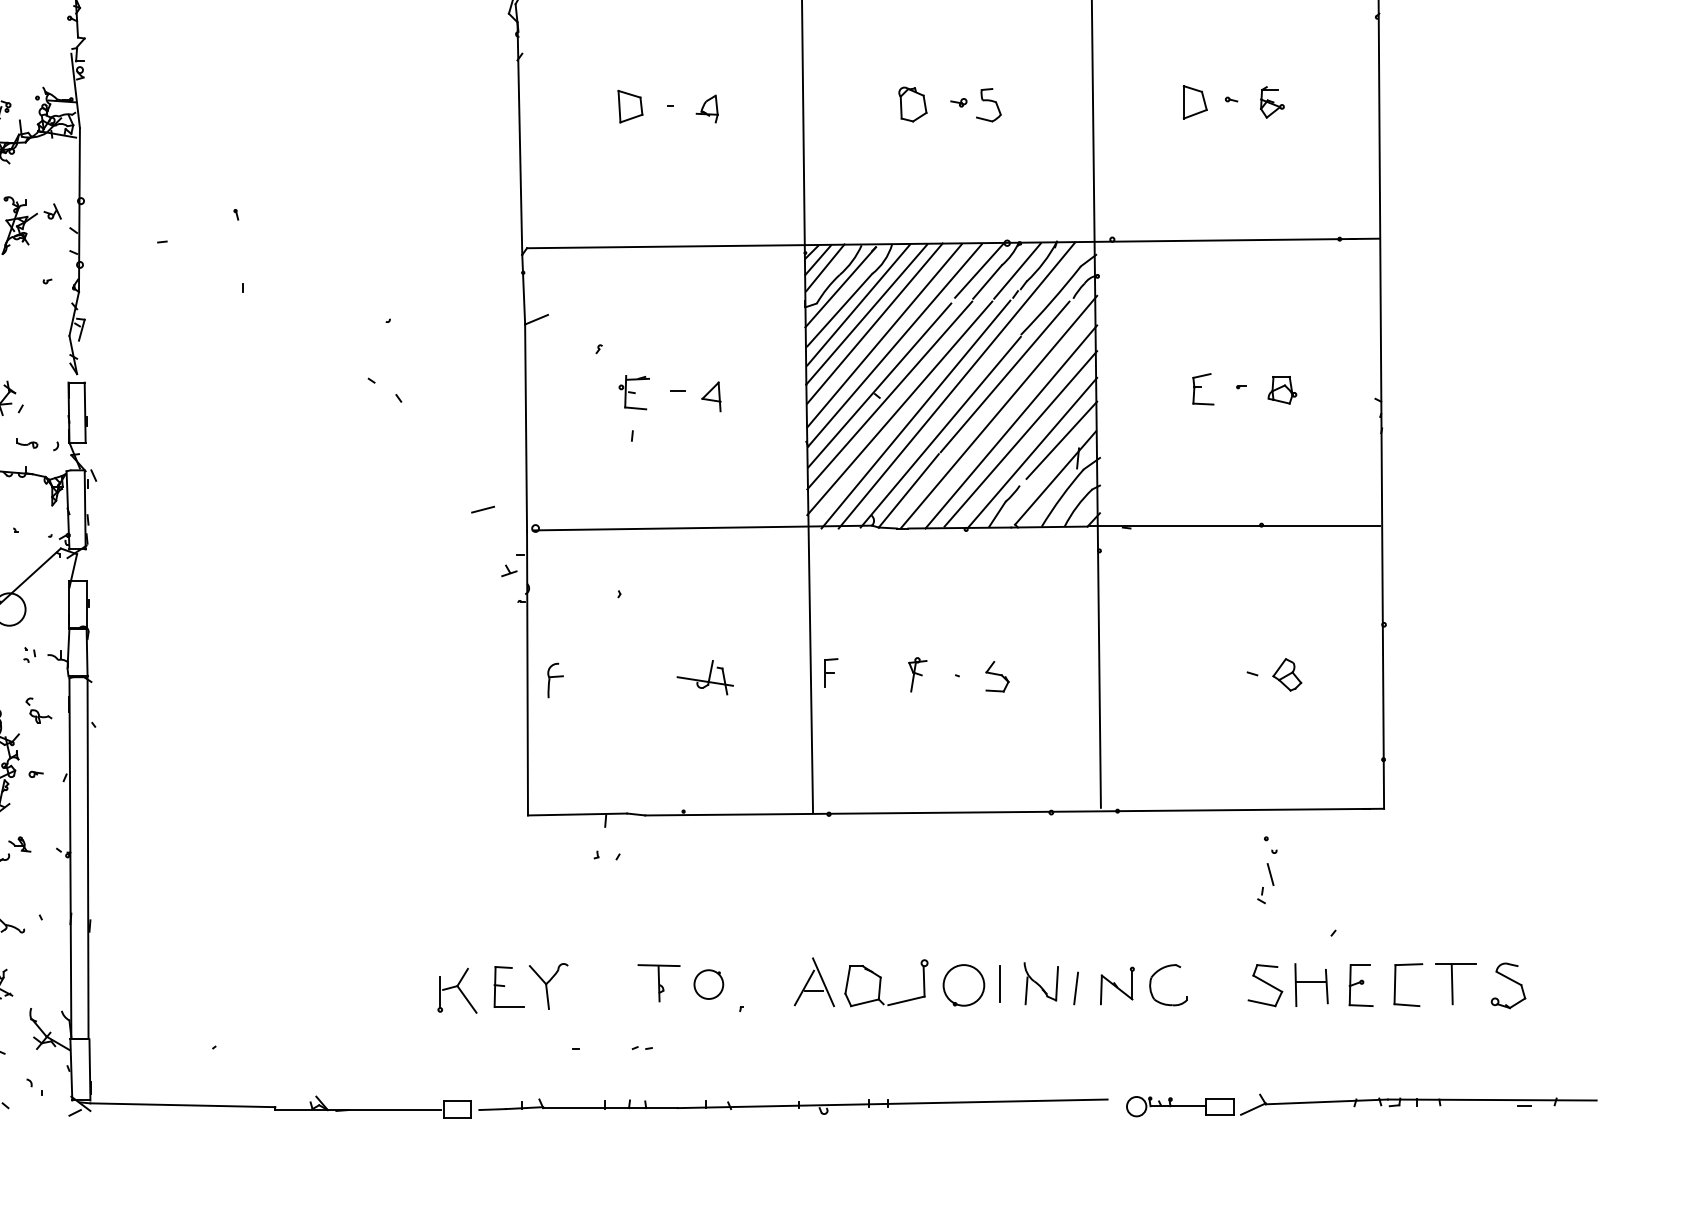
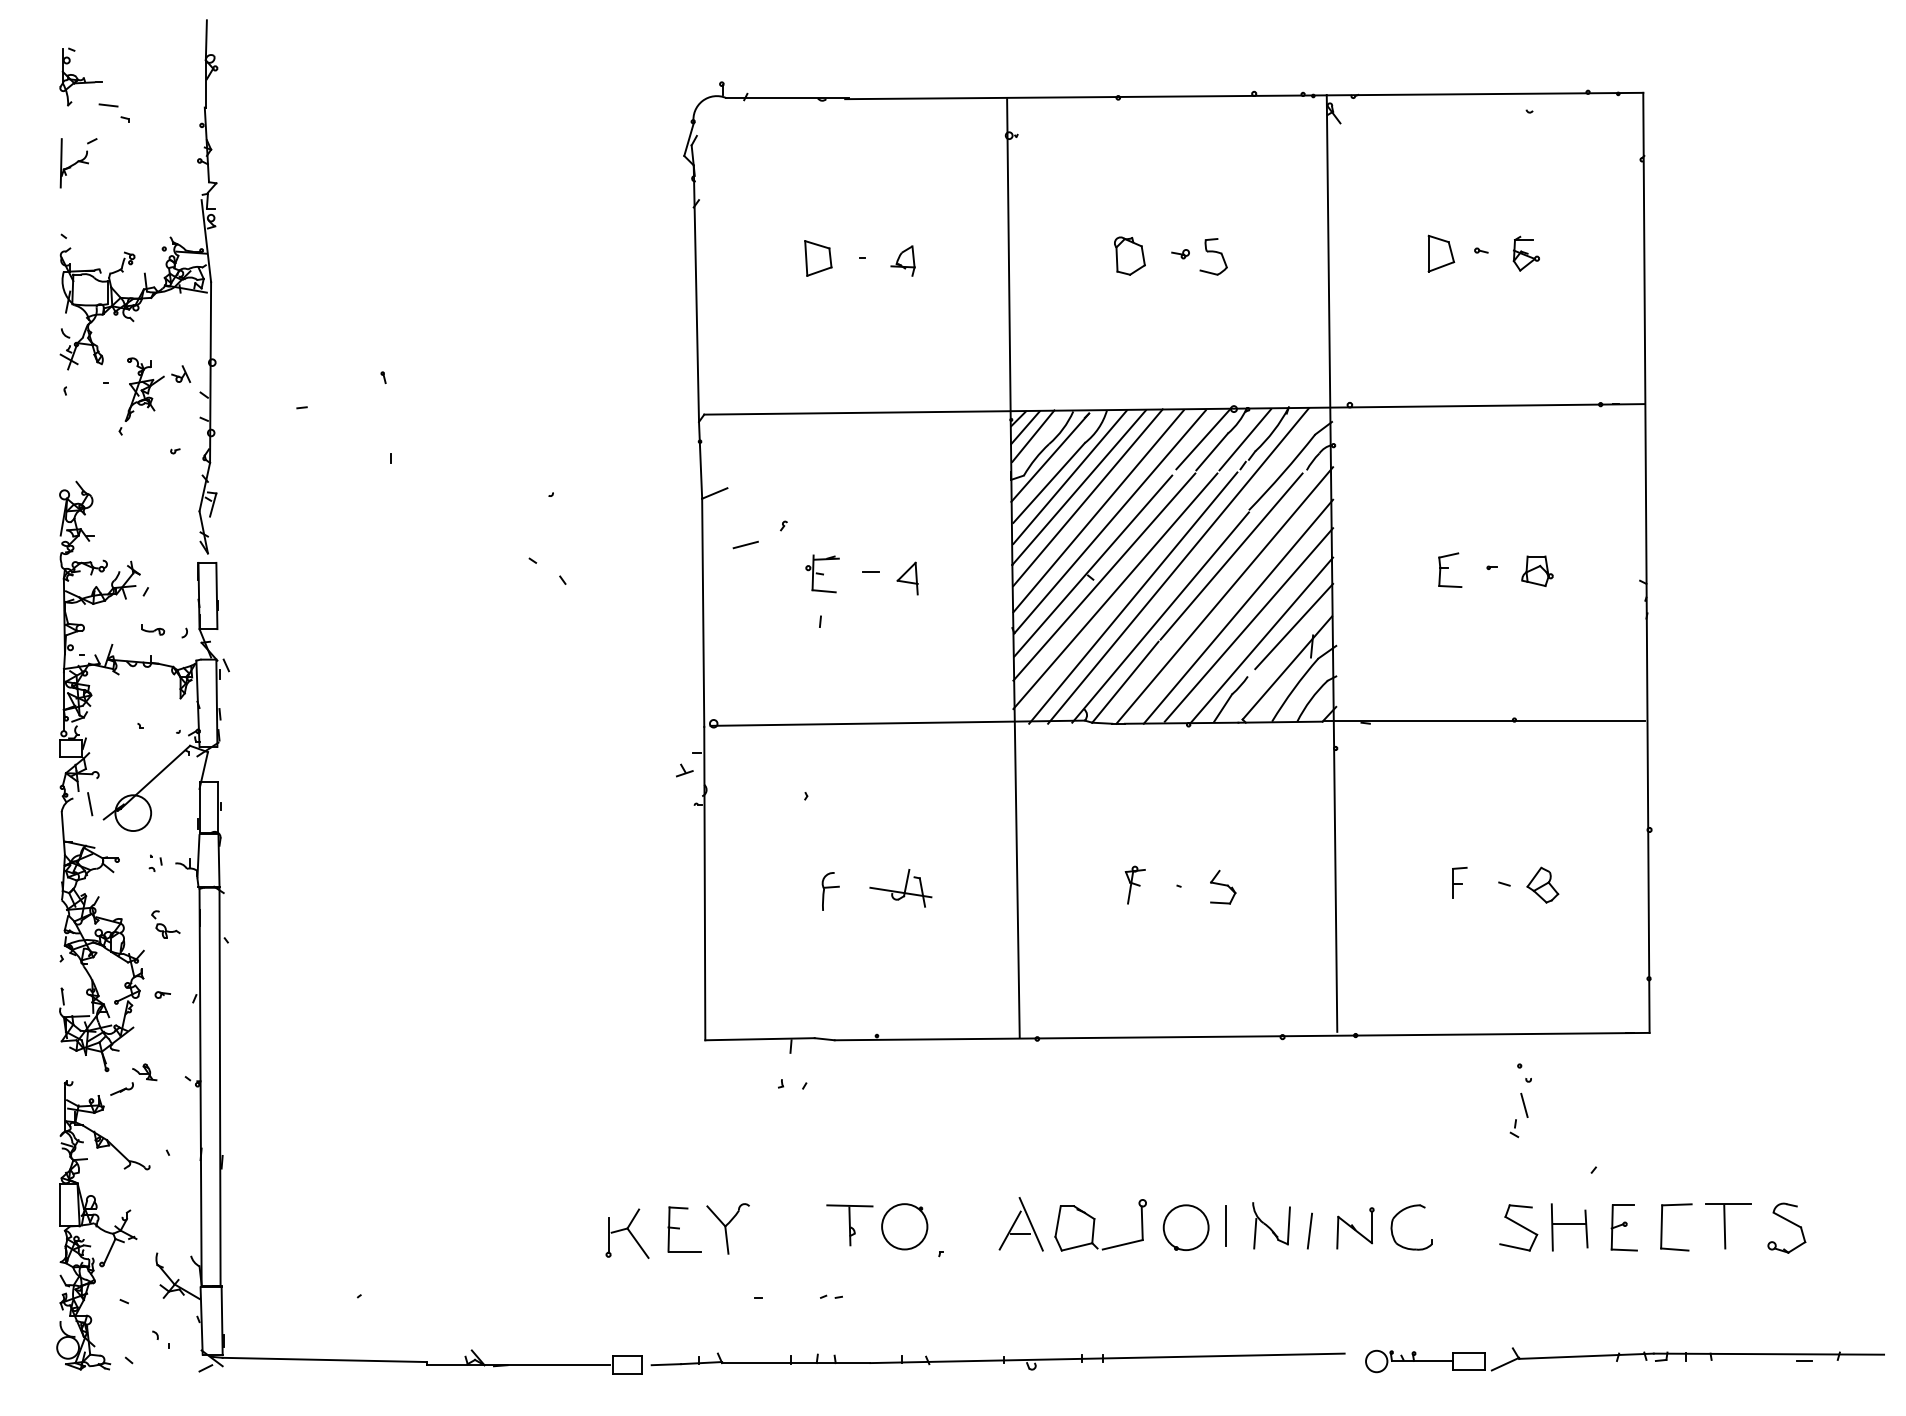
line: (482, 509) -> (745, 544), moved
part: (830, 672) -> (1459, 882), moved
part: (555, 680) -> (830, 891), moved
part: (708, 984) -> (904, 1226), size x1.43

